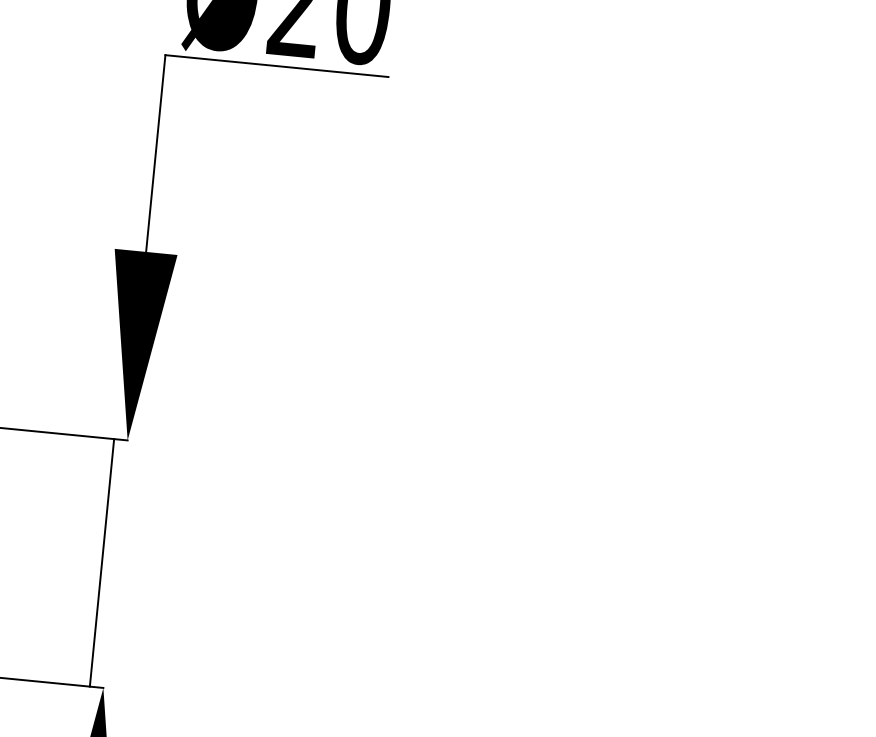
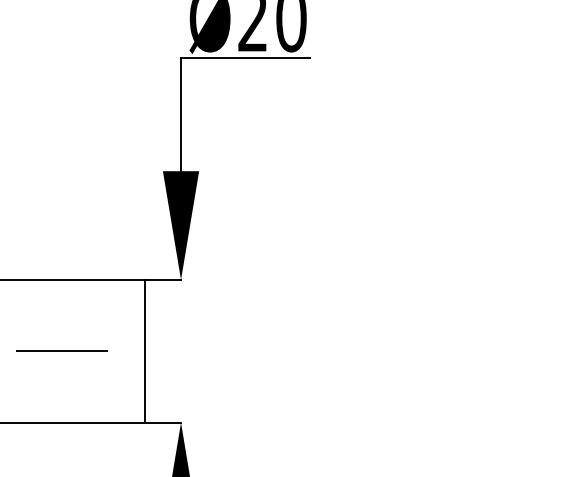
line: (102, 561) -> (145, 350), moved

